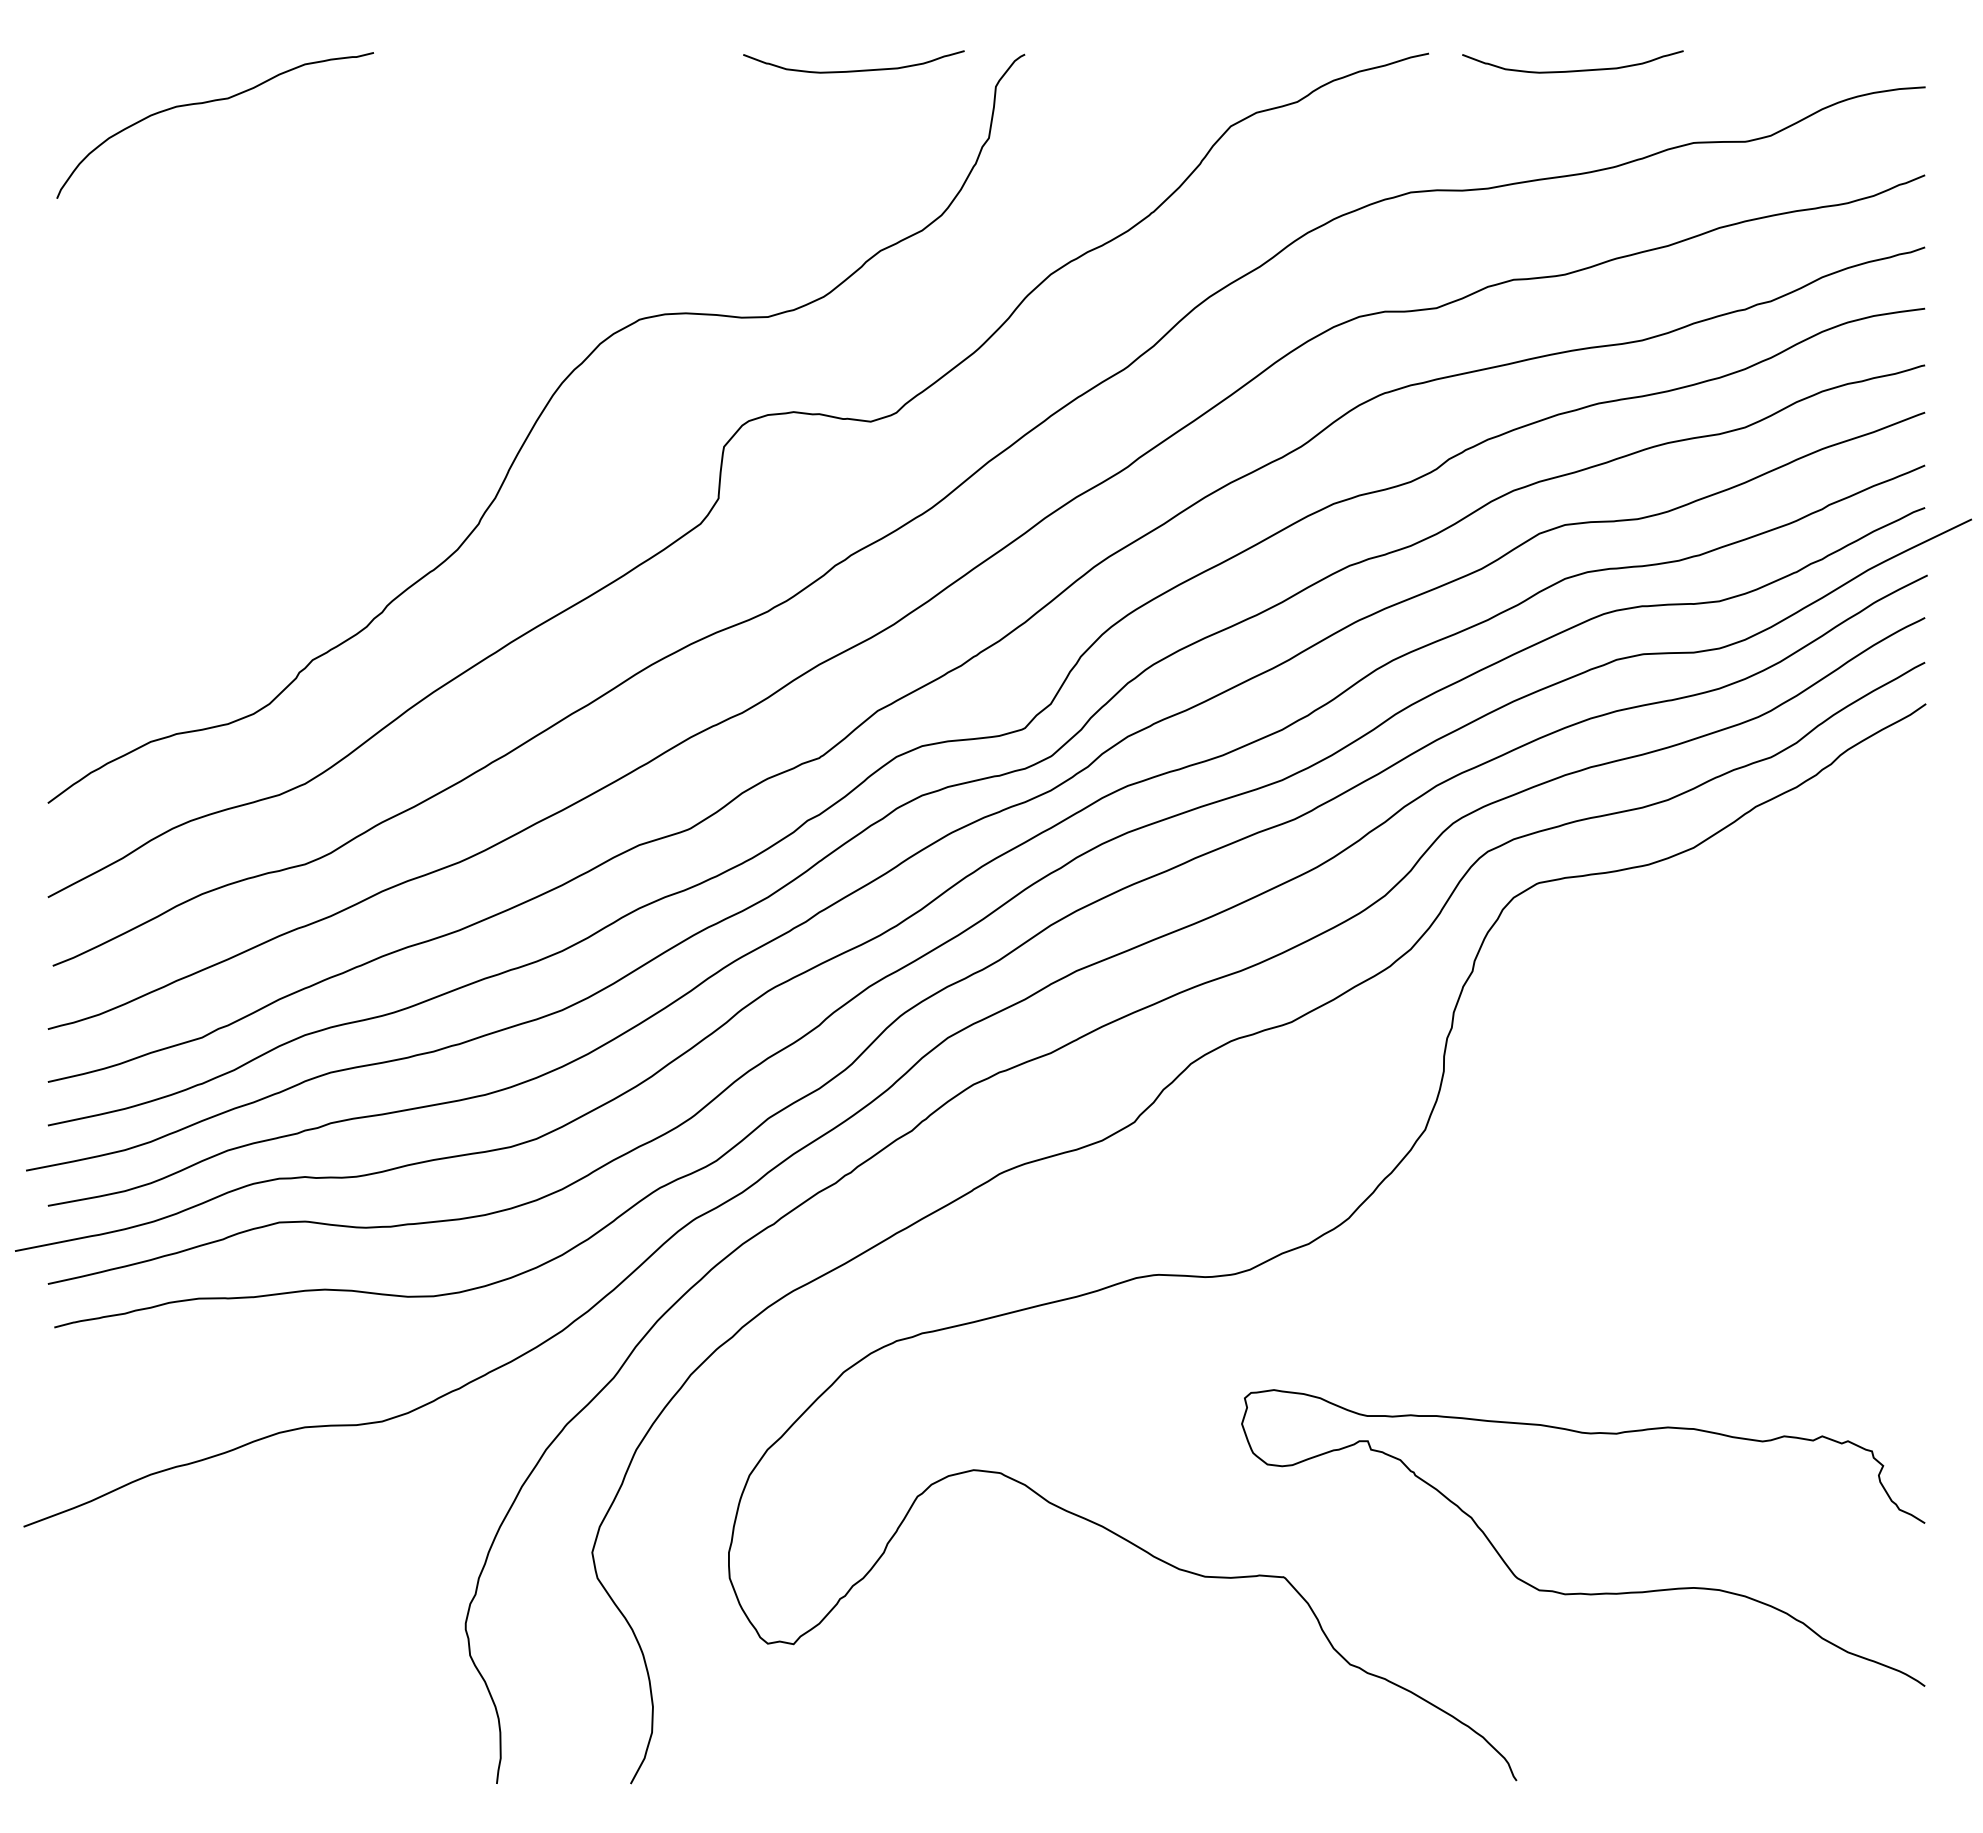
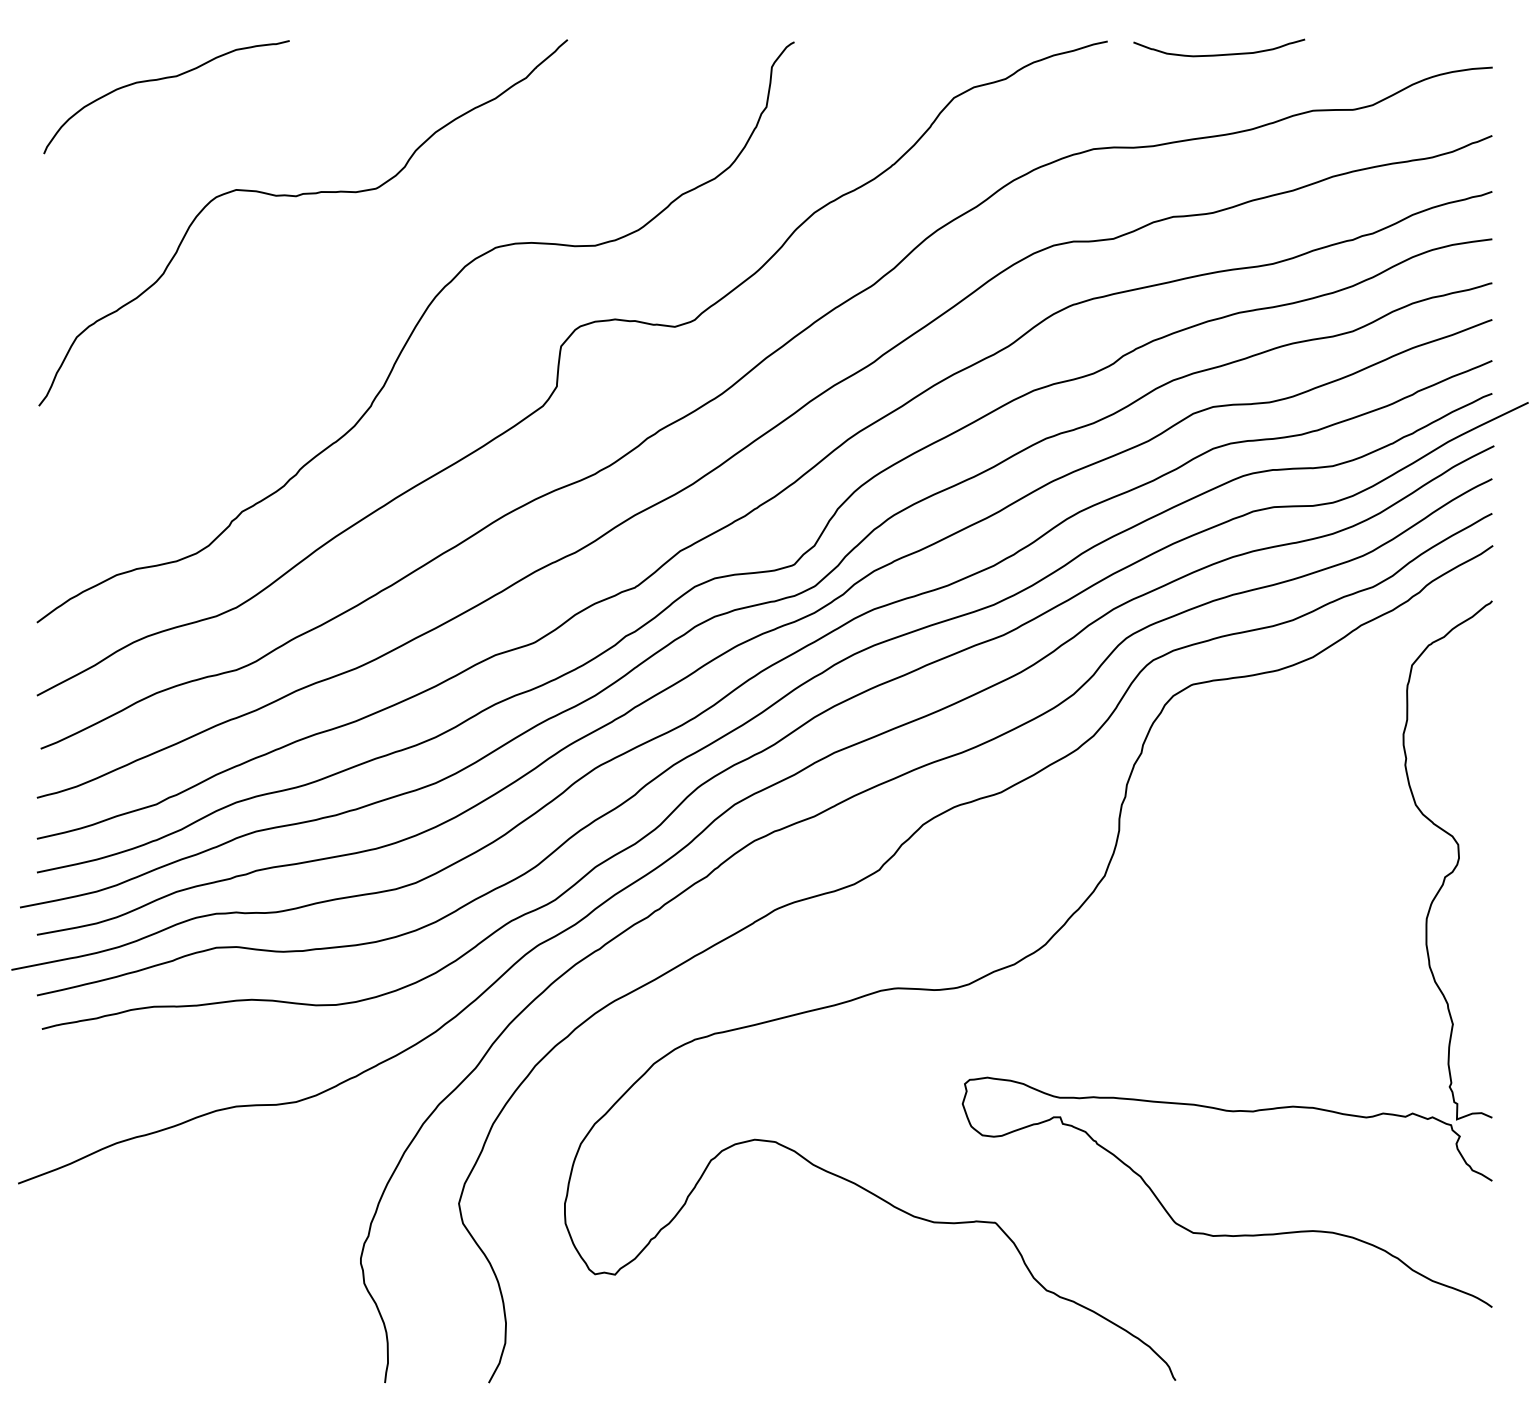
curve: (853, 70) -> (661, 54), removed
curve: (382, 254) -> (296, 197), added
curve: (1879, 1112) -> (1456, 862), added

